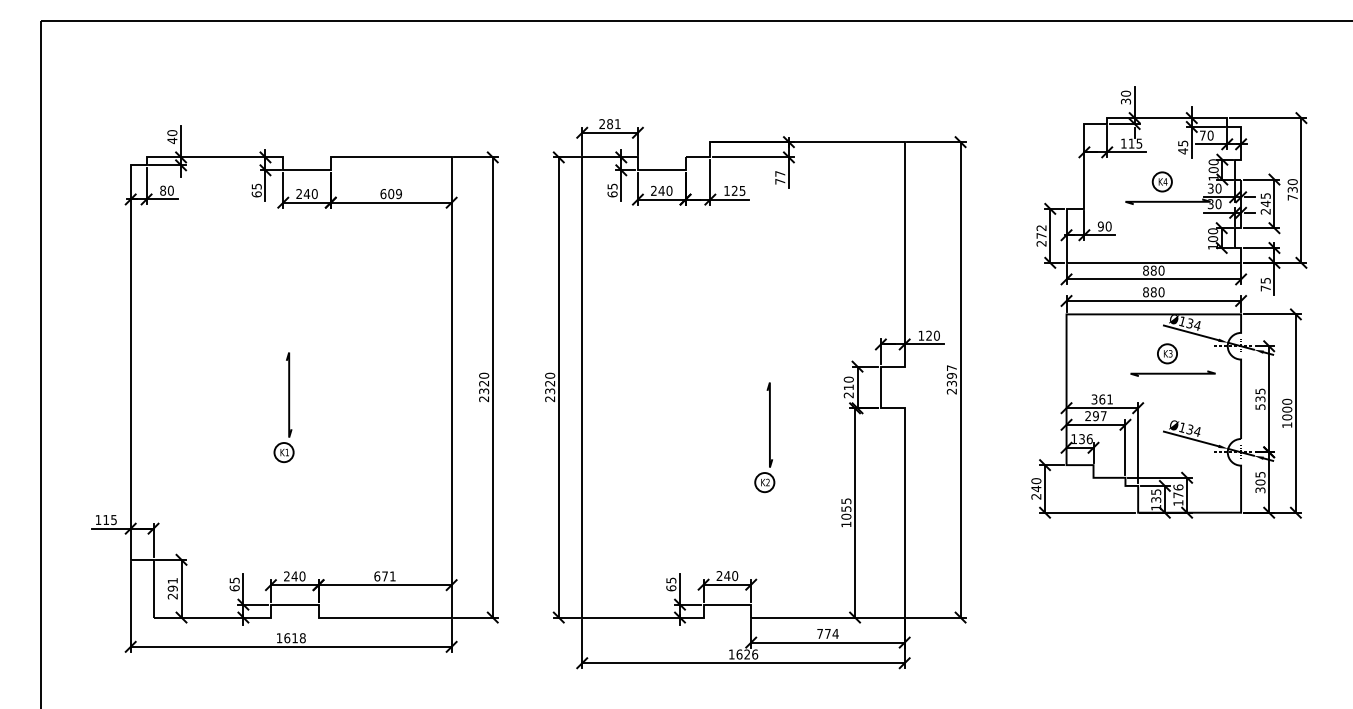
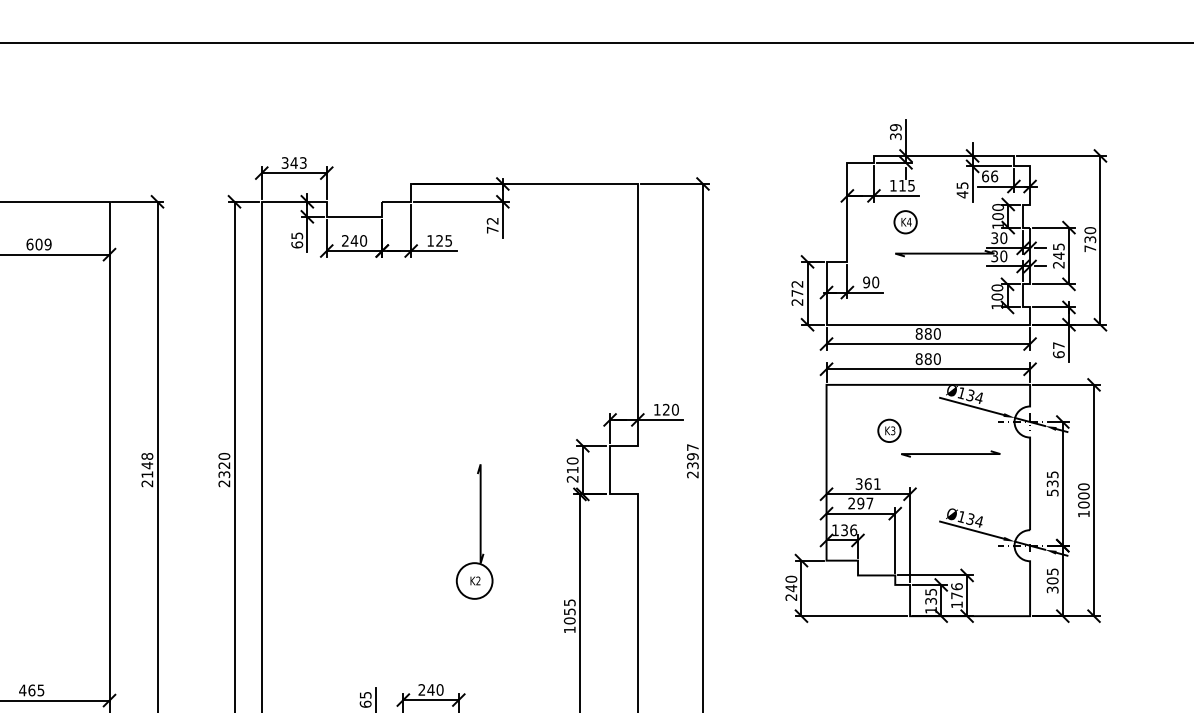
text: (1125, 93) -> (895, 127), 30 -> 39
text: (609, 124) -> (293, 163), 281 -> 343
text: (1206, 135) -> (989, 176), 70 -> 66
text: (780, 173) -> (492, 220), 77 -> 72
part: (1161, 181) -> (904, 221), moved
text: (1265, 284) -> (1058, 350), 75 -> 67
part: (1167, 353) -> (889, 430), moved
text: (484, 383) -> (147, 465), 2320 -> 2148
circle: (764, 482) -> (474, 580), size x1.6
text: (384, 576) -> (31, 690), 671 -> 465

